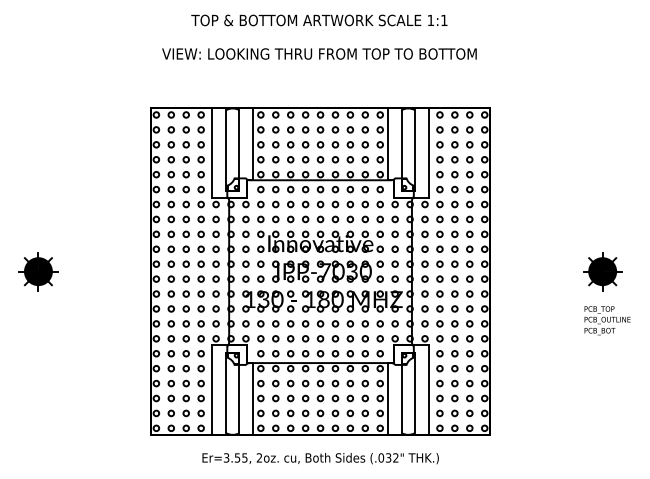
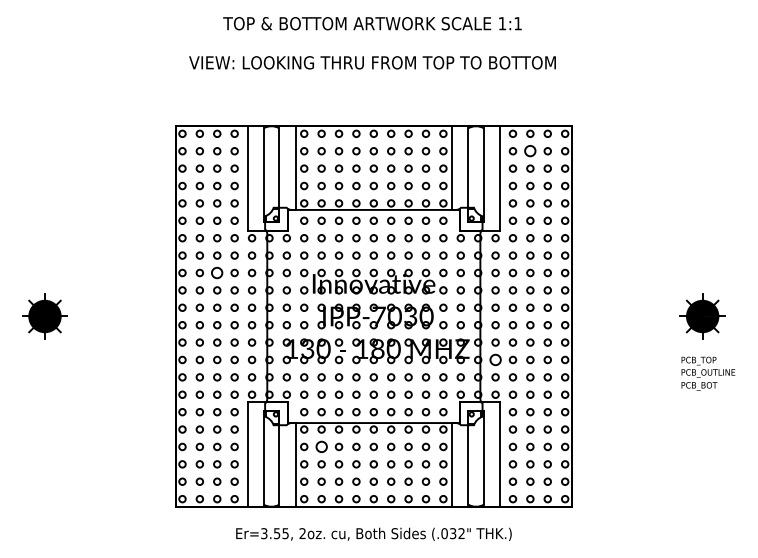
circle: (454, 130) -> (530, 151), size x1.6
circle: (186, 233) -> (217, 272), size x1.6
circle: (424, 308) -> (495, 359), size x1.6
circle: (275, 383) -> (321, 446), size x1.6

